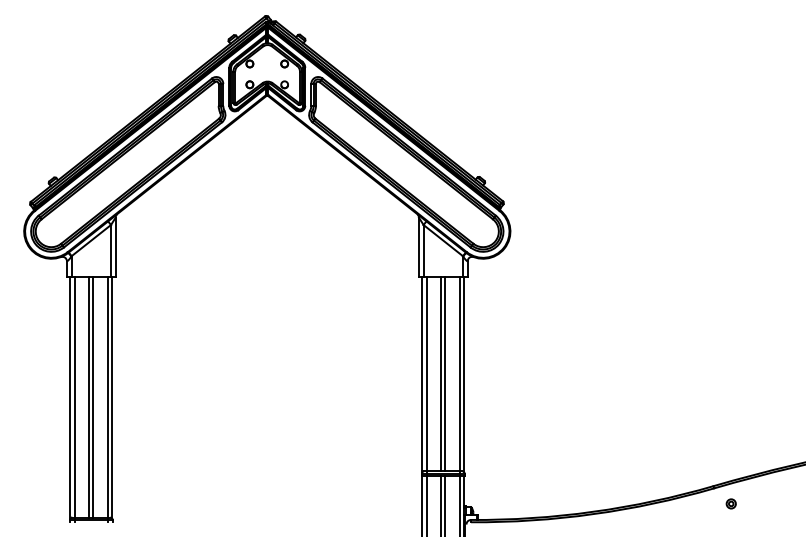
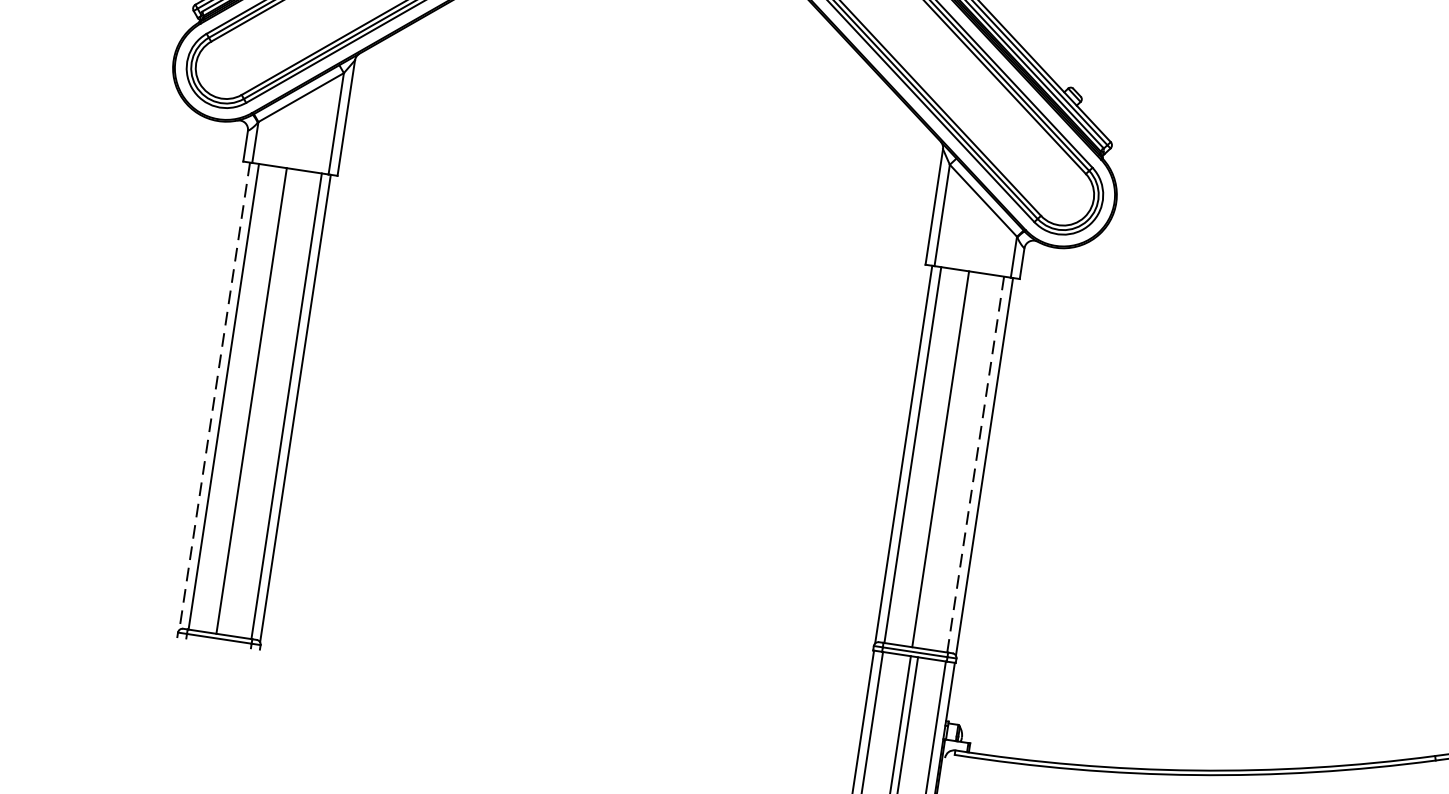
line: (445, 374) -> (948, 460), removed
line: (459, 374) -> (975, 465), solid -> dashed
line: (70, 397) -> (214, 395), solid -> dashed
line: (93, 397) -> (259, 402), removed

